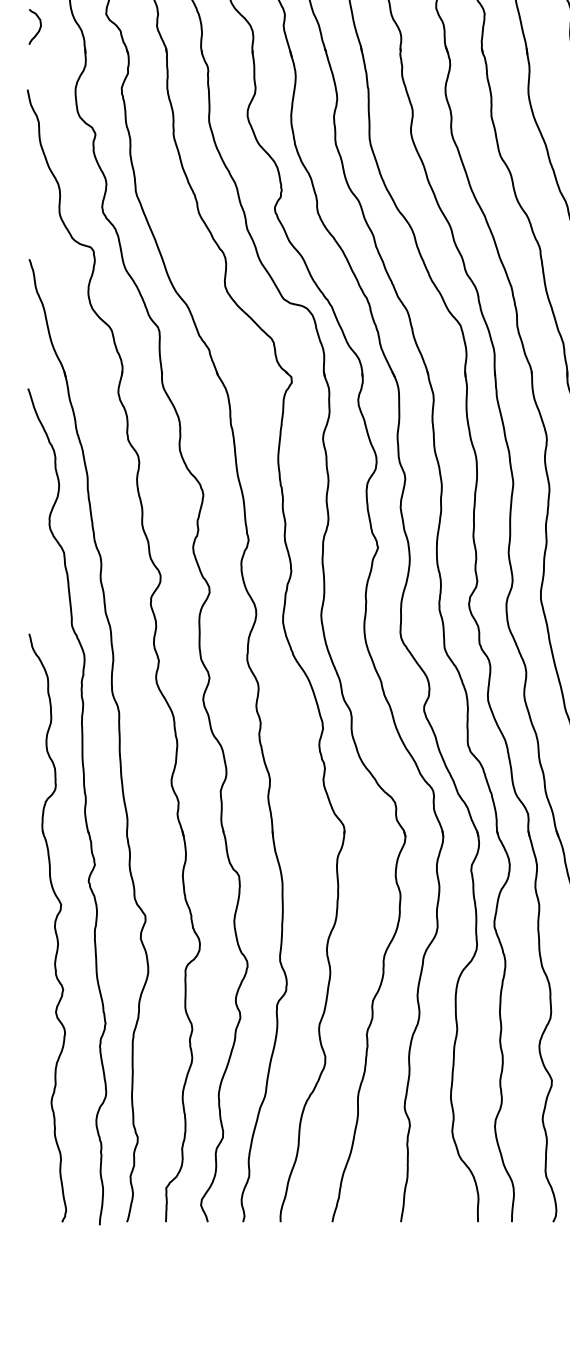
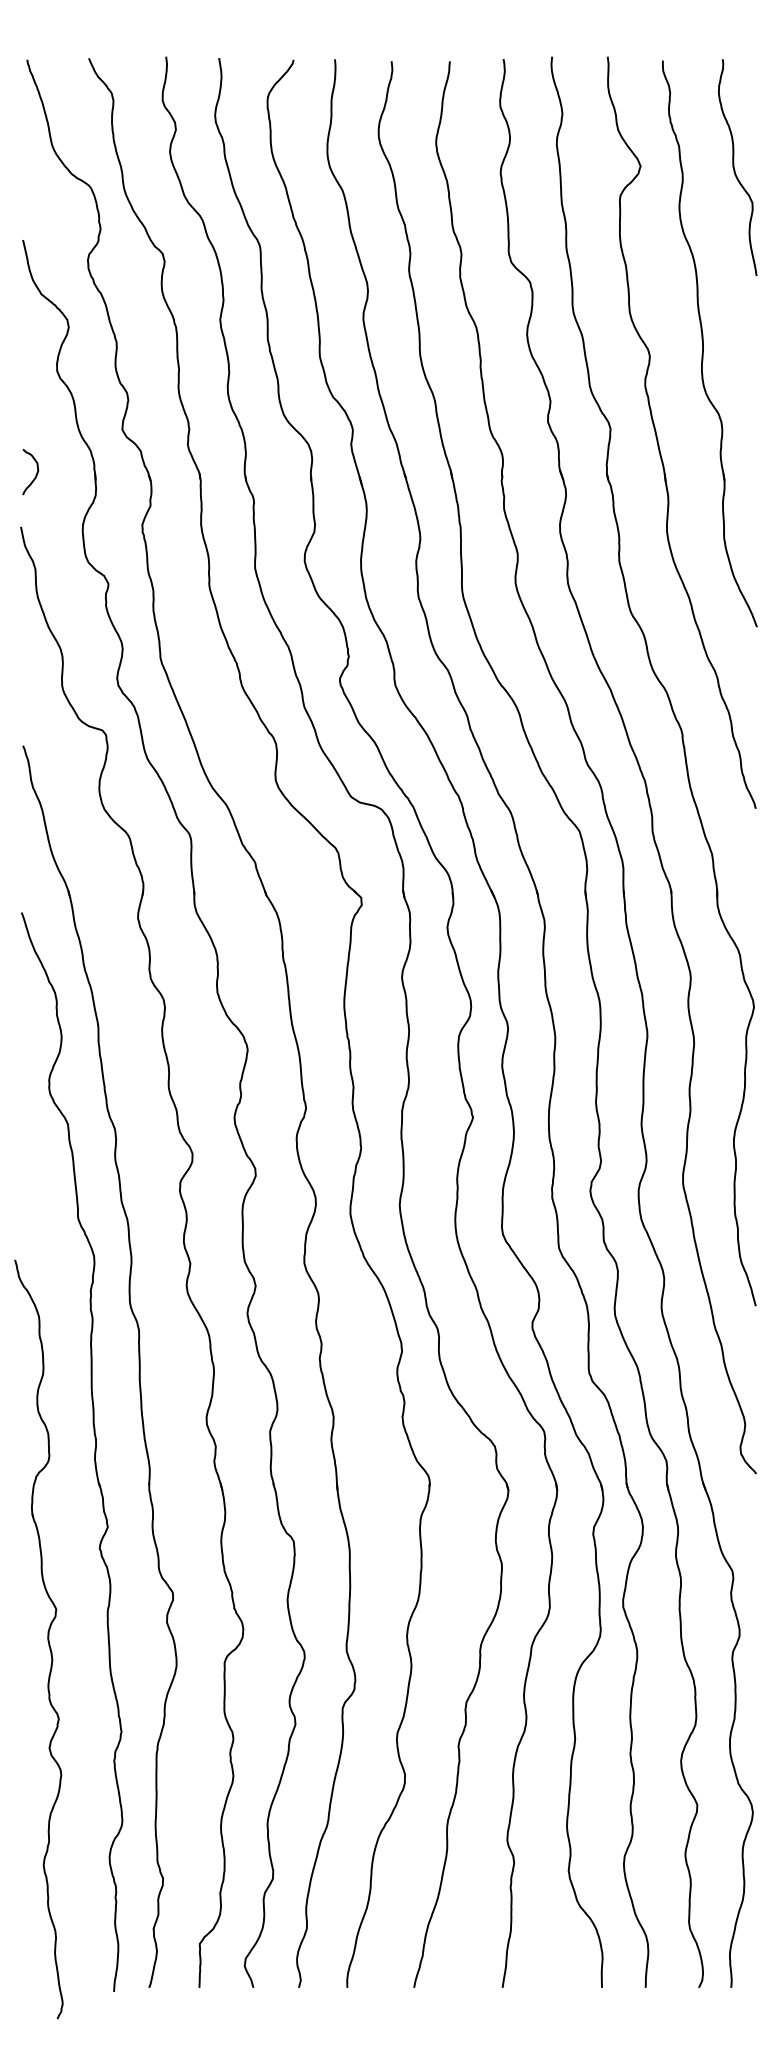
curve: (38, 29) -> (35, 475), moved
part: (54, 928) -> (47, 1639), moved

